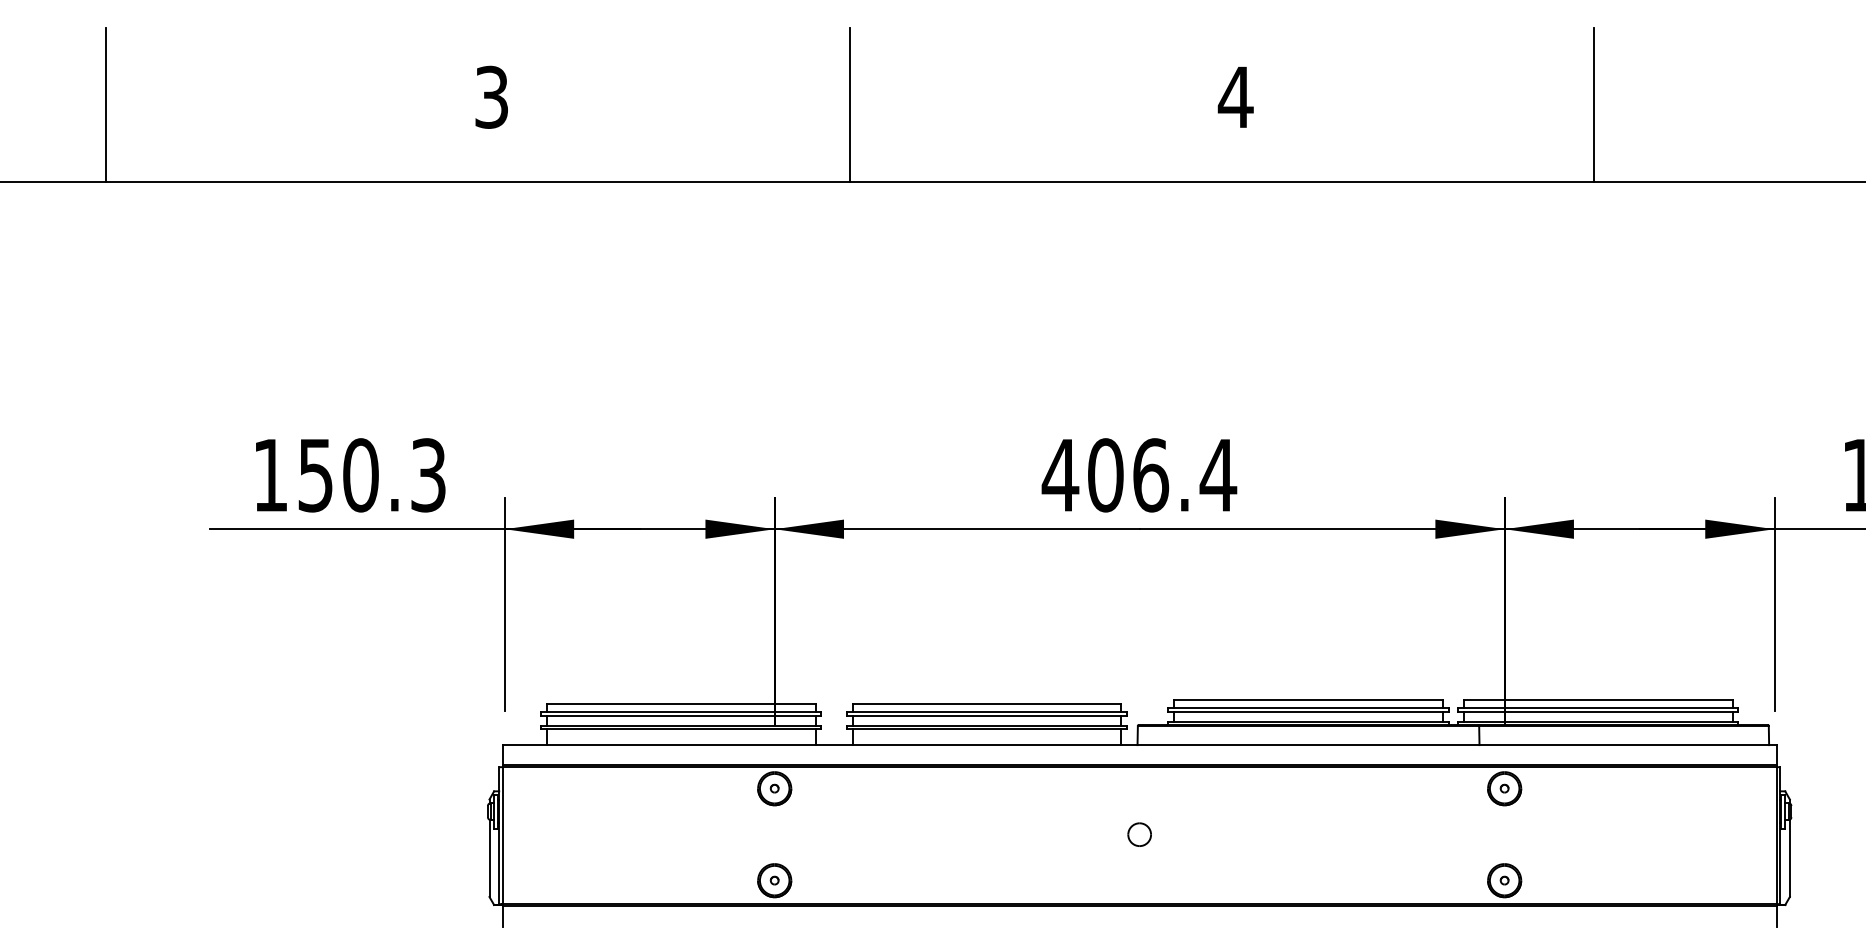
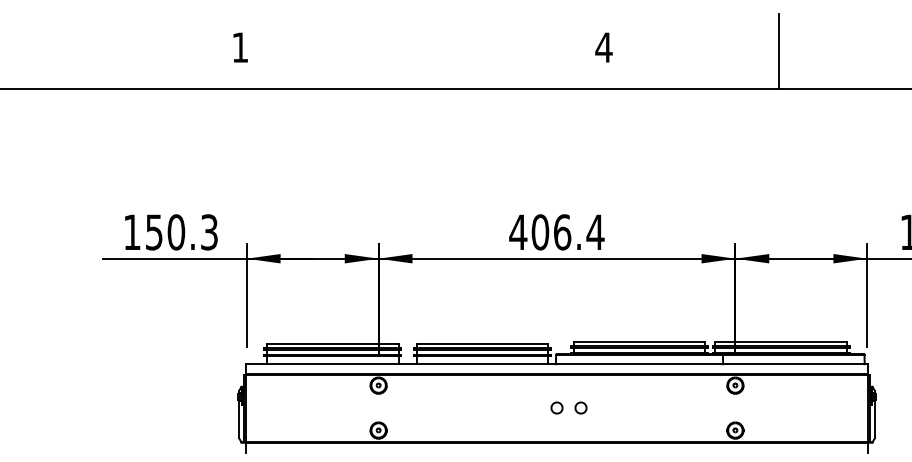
text: (492, 97) -> (240, 47), 3 -> 1
line: (105, 105) -> (51, 51), removed
line: (850, 105) -> (415, 51), removed
part: (1187, 833) -> (580, 407), added

